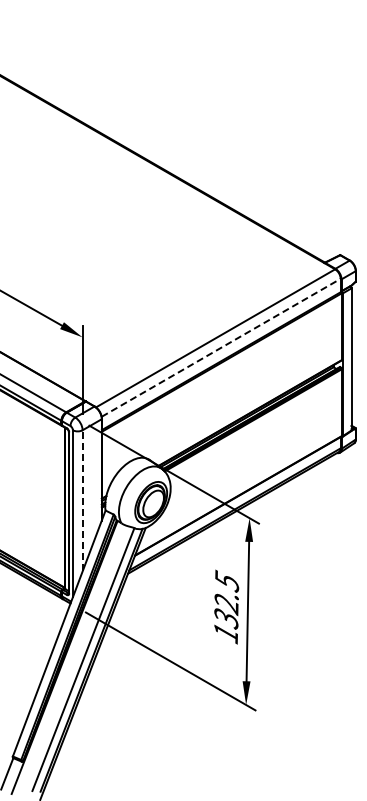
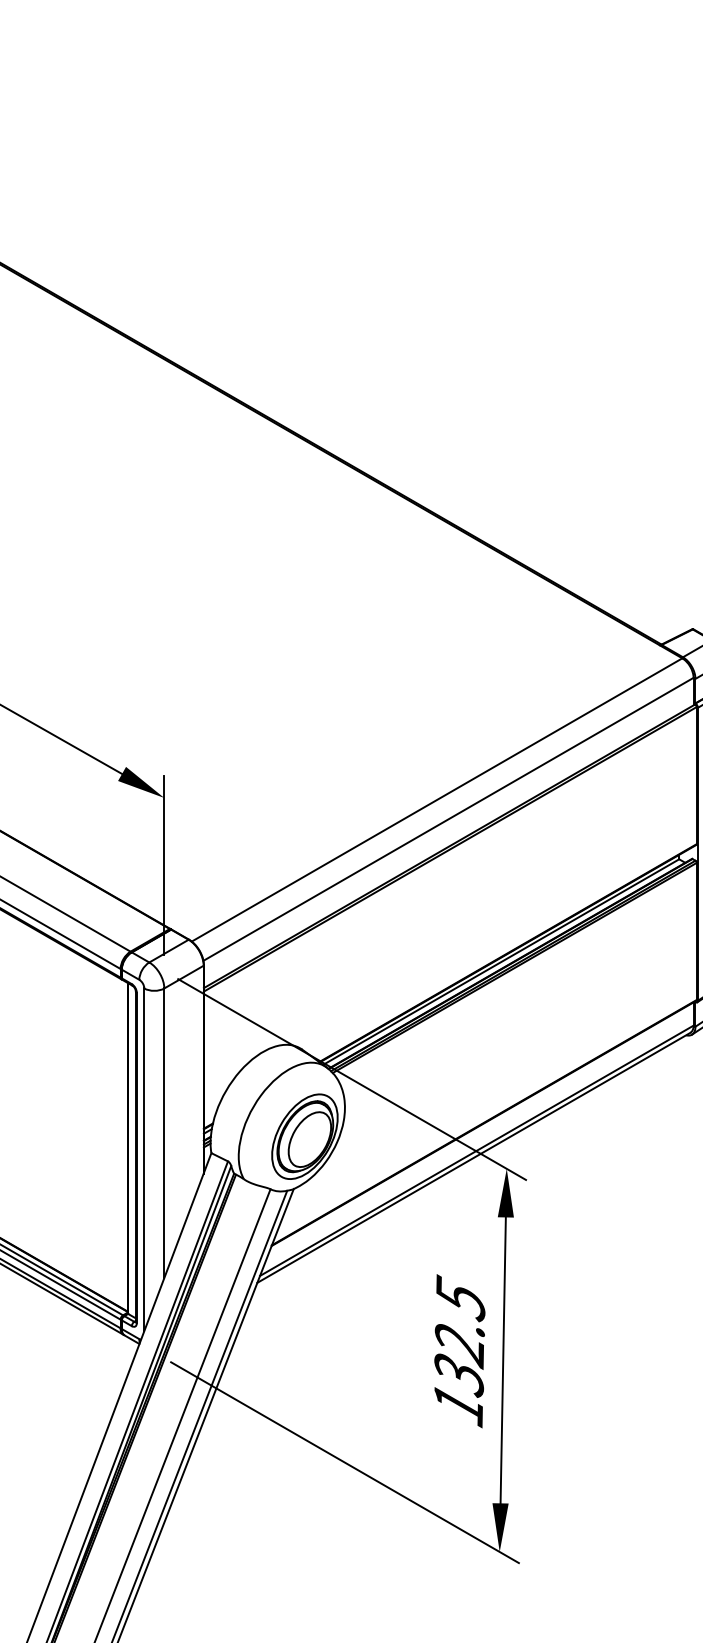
line: (221, 347) -> (449, 818), dashed -> solid
line: (82, 500) -> (164, 1132), dashed -> solid

